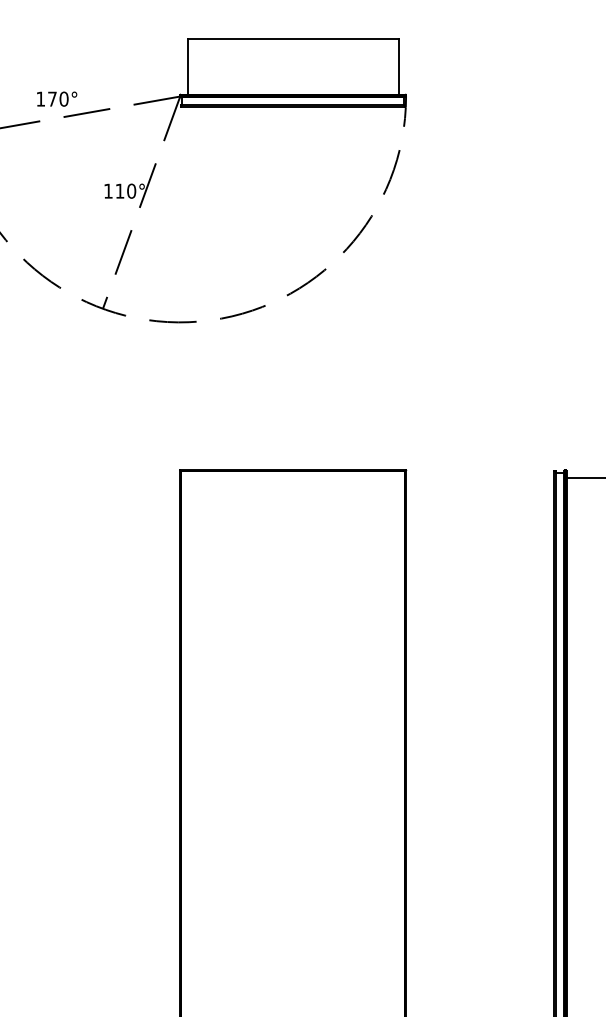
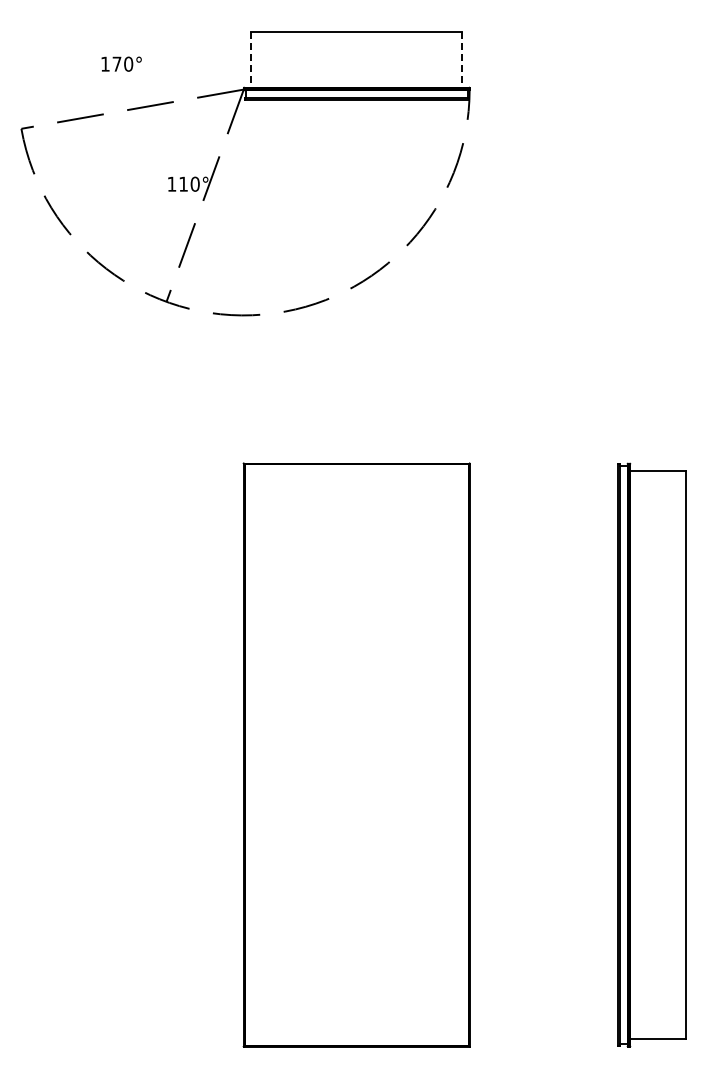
line: (187, 66) -> (251, 59), solid -> dashed
line: (398, 66) -> (462, 59), solid -> dashed
text: (56, 98) -> (121, 63), moved

